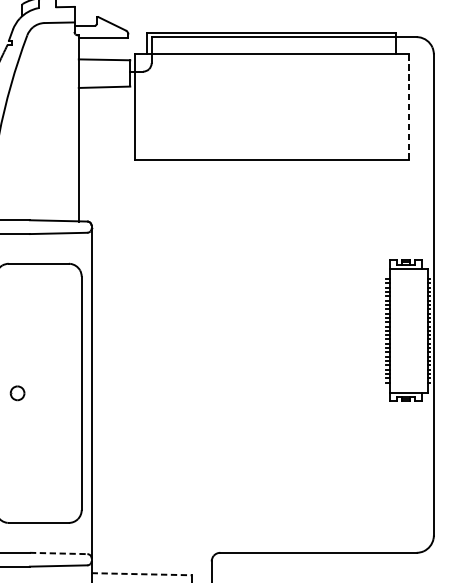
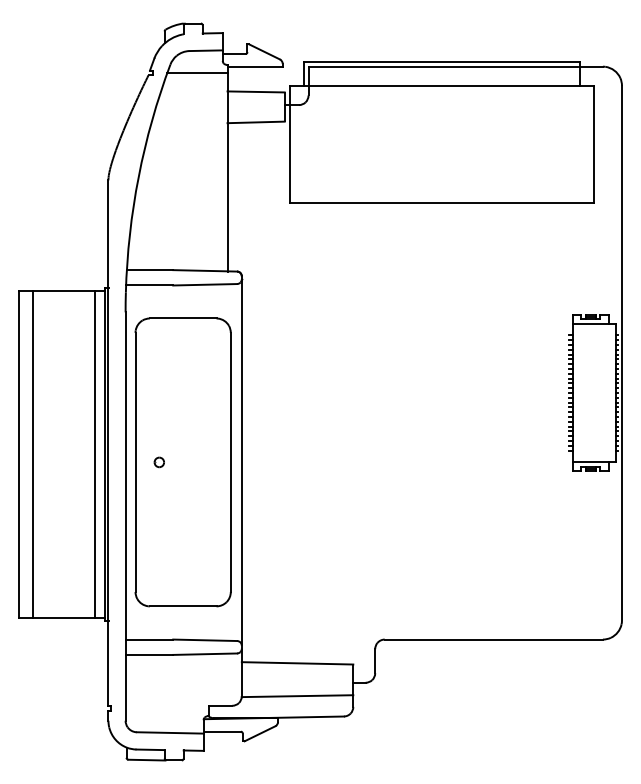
line: (51, 43) -> (197, 73), added
line: (408, 107) -> (593, 144), dashed -> solid
part: (16, 393) -> (158, 462), size x0.62
line: (58, 553) -> (205, 640), dashed -> solid
line: (141, 574) -> (297, 663), dashed -> solid

